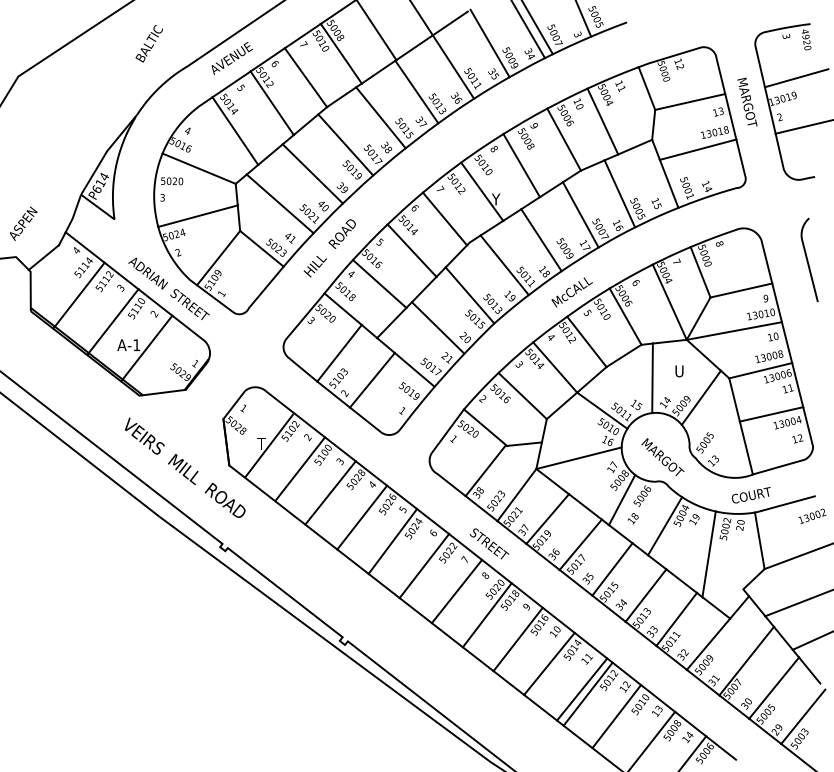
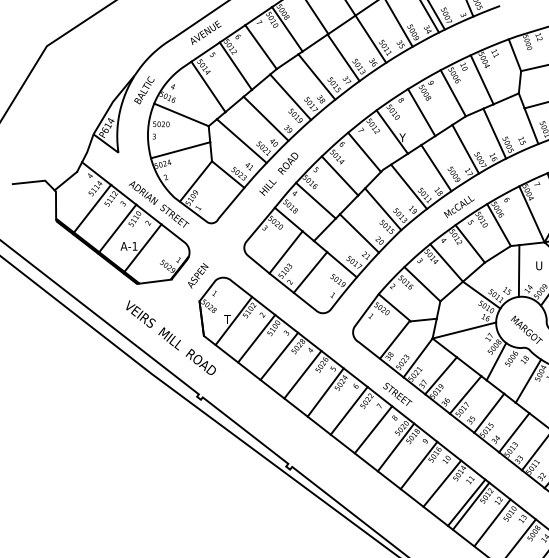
text: (148, 43) -> (143, 90), moved
text: (23, 223) -> (198, 275), moved
text: (632, 518) -> (524, 359), moved

